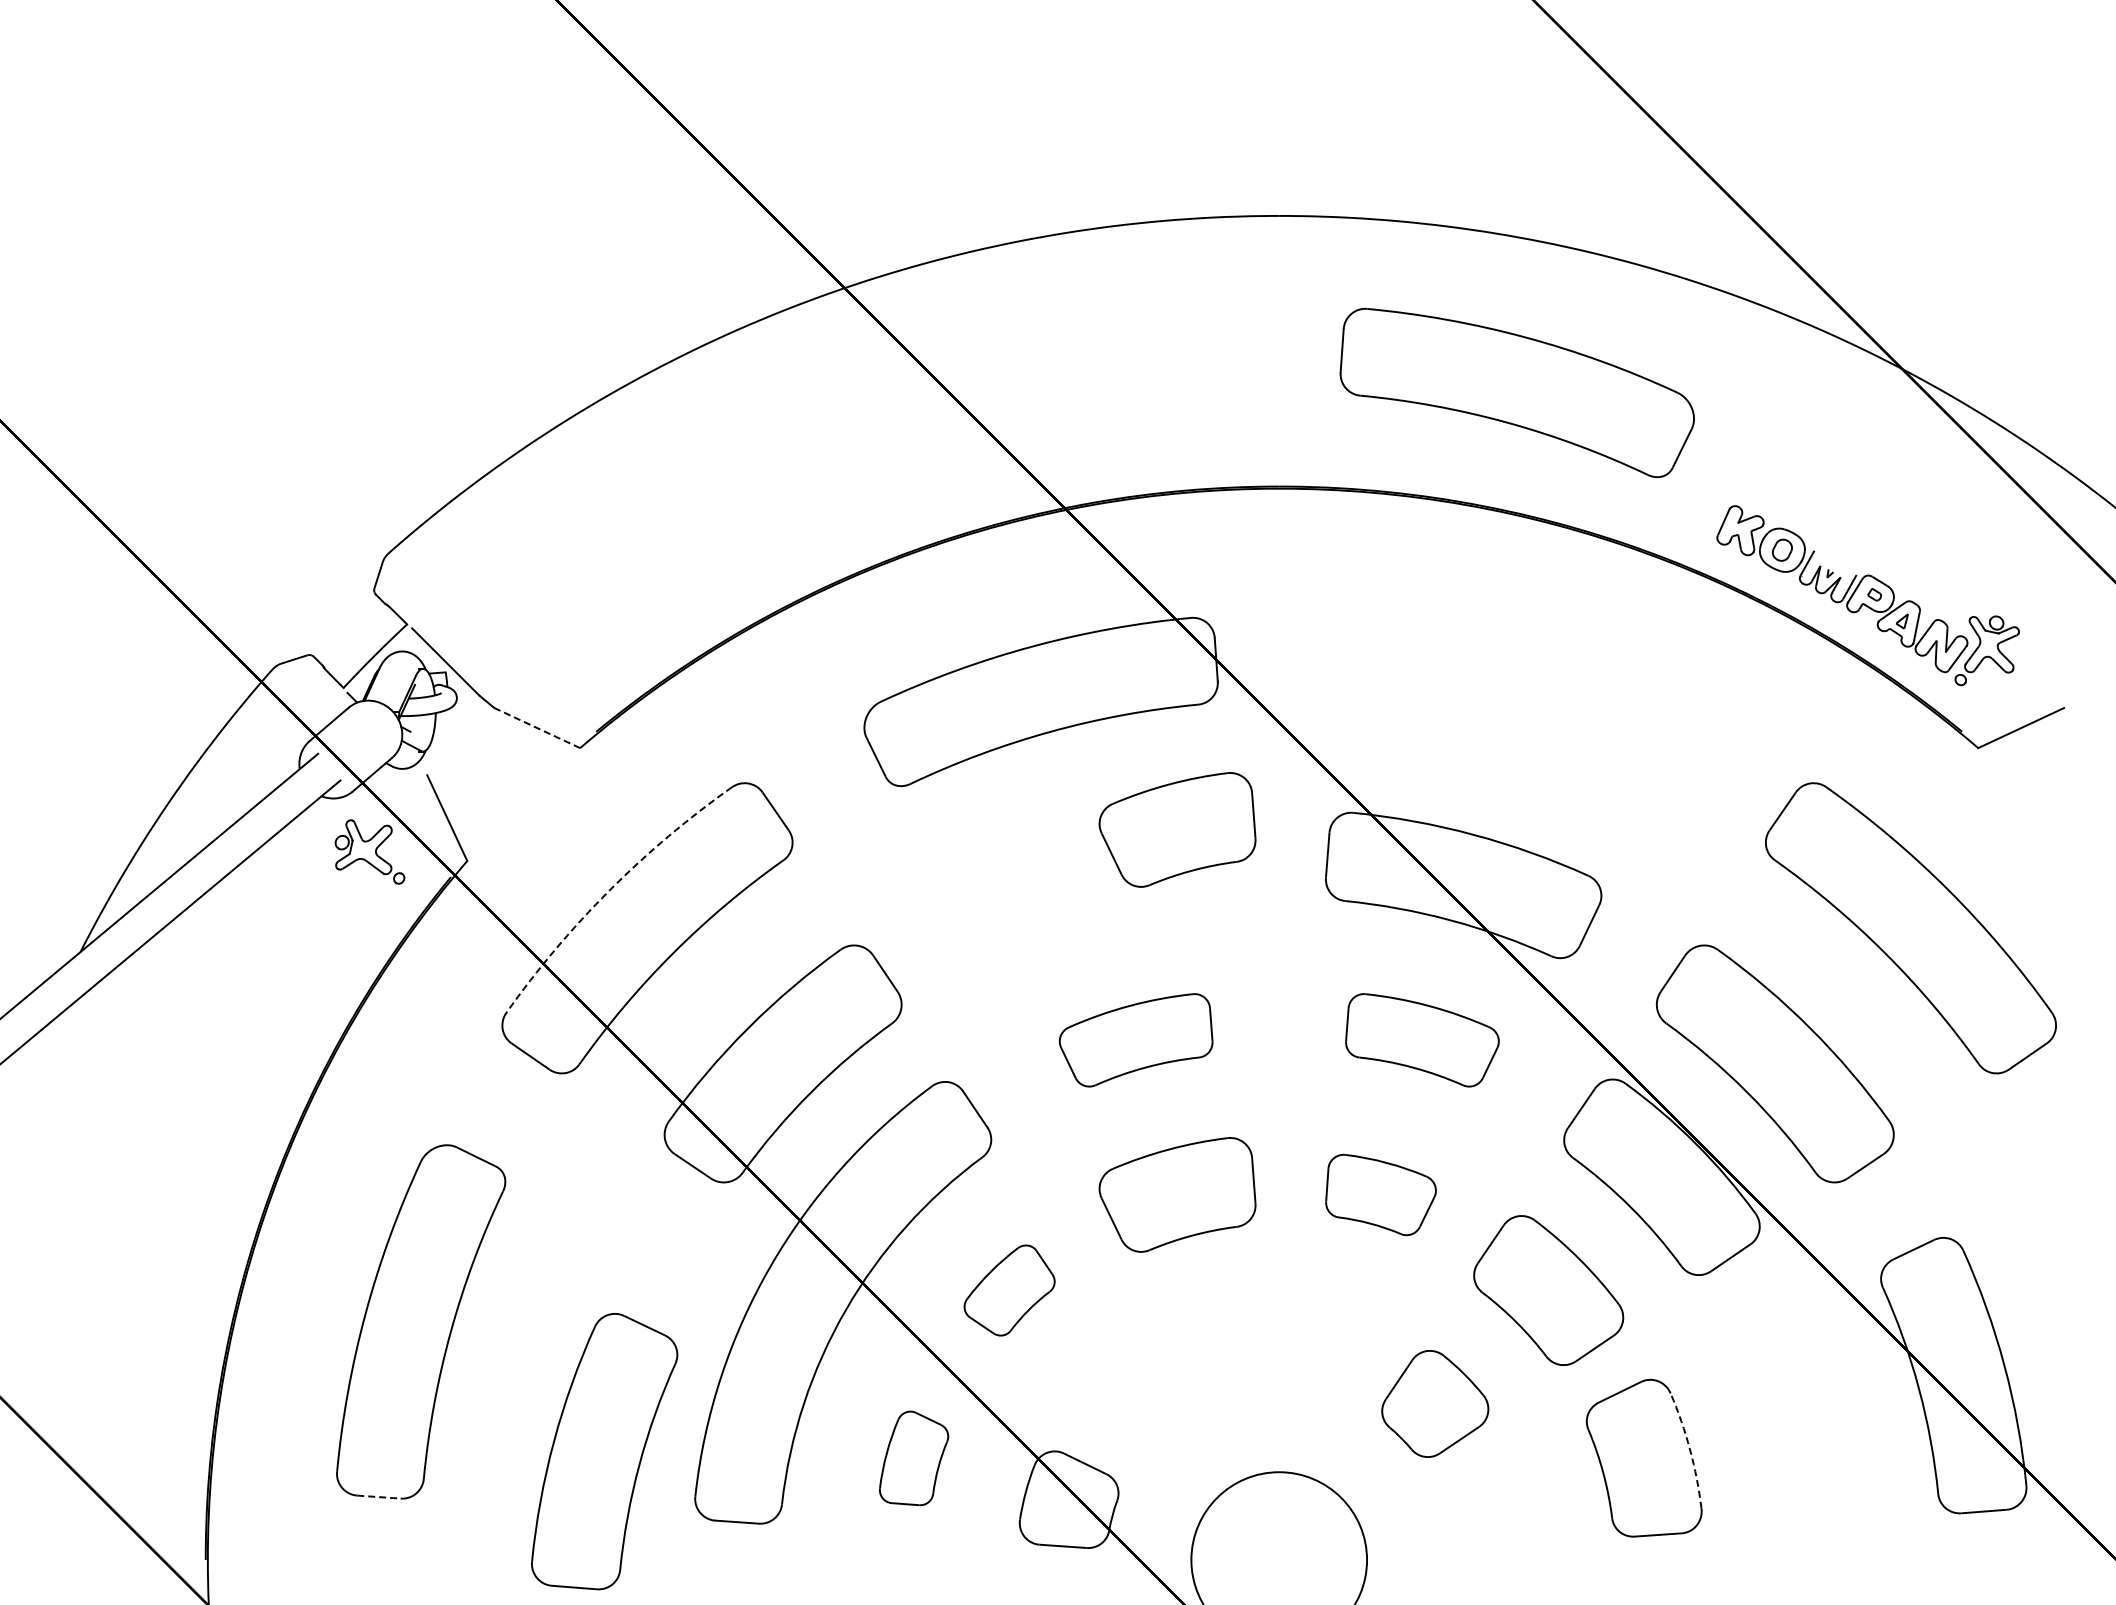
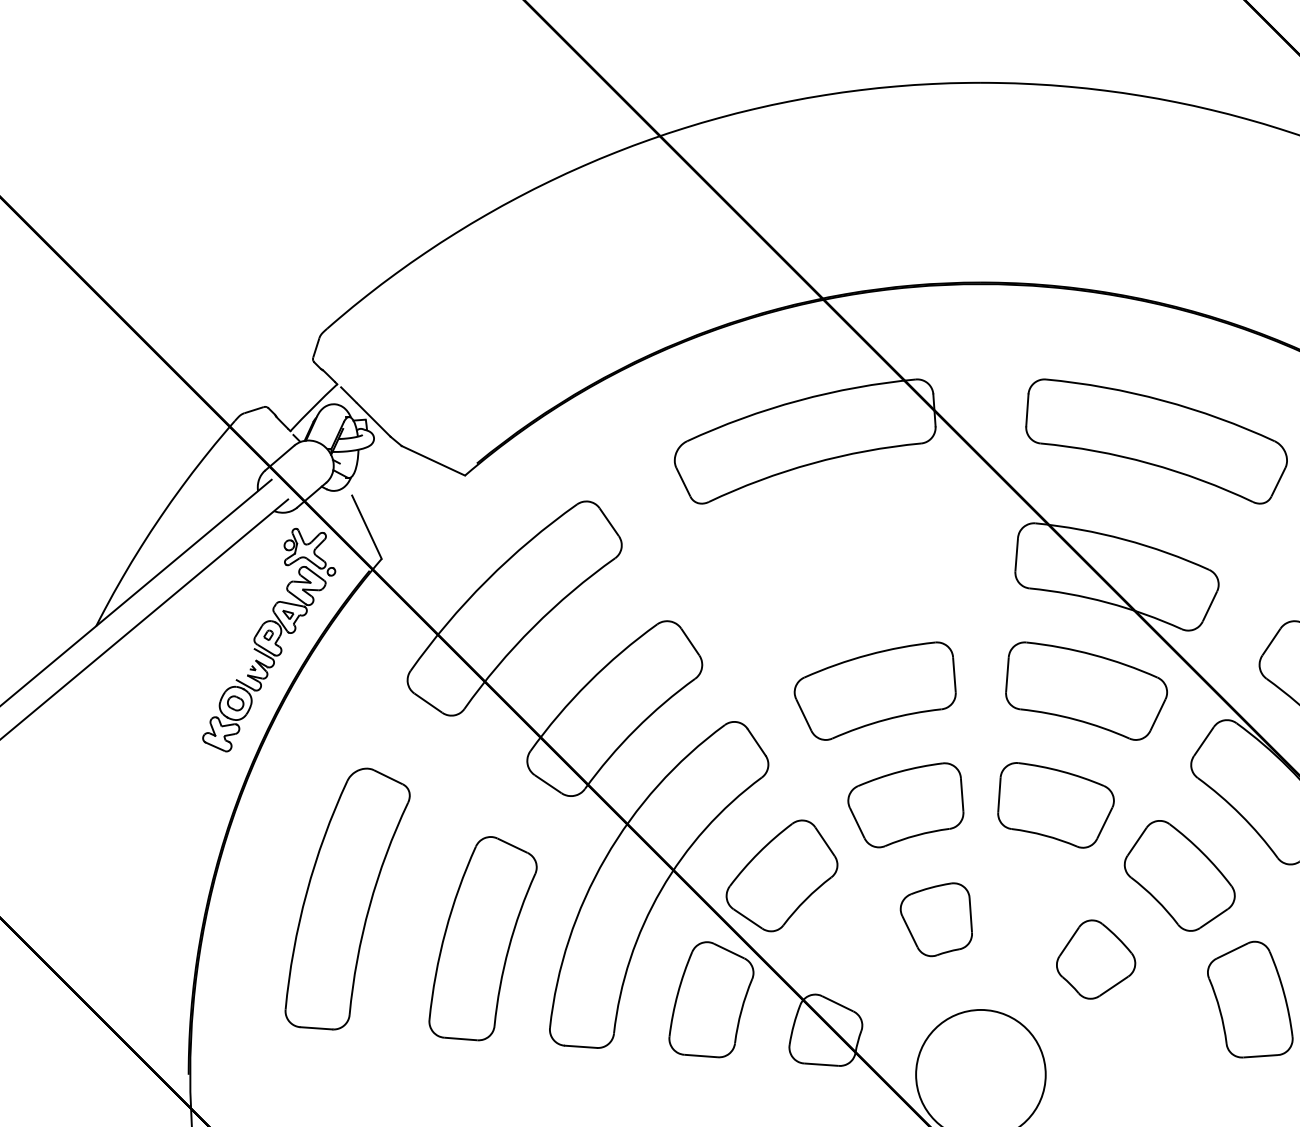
part: (1516, 392) -> (1156, 441), moved
line: (536, 727) -> (432, 460), dashed -> solid
part: (1177, 829) -> (905, 535), removed
arc: (609, 890) -> (486, 580), dashed -> solid
part: (308, 996) -> (264, 658), added
part: (1136, 1040) -> (875, 691), size x1.43
part: (1422, 1040) -> (1086, 691), size x1.43
part: (1380, 1194) -> (1055, 805), size x1.43
part: (1009, 1290) -> (781, 875), size x1.67
part: (1218, 1349) -> (936, 919), added
arc: (1690, 1449) -> (1284, 993), dashed -> solid
part: (604, 1451) -> (482, 938), moved
part: (913, 1458) -> (711, 999), size x1.67
line: (378, 1497) -> (316, 1028), dashed -> solid

